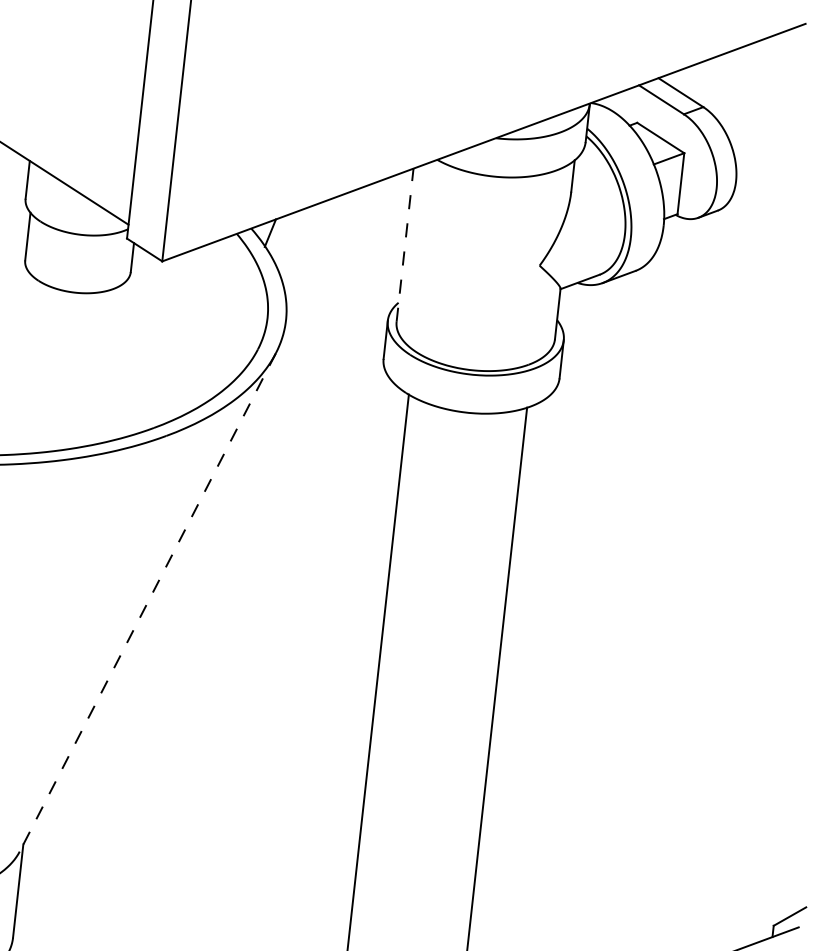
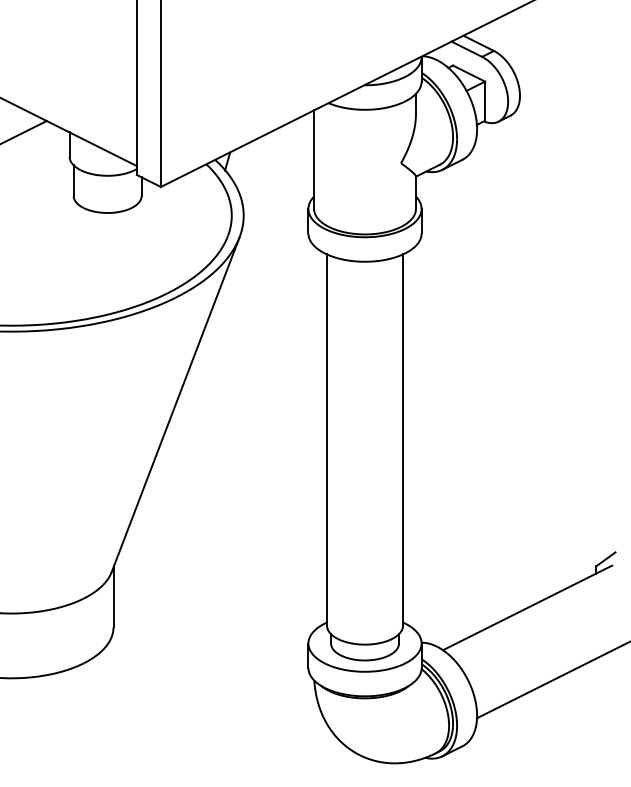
line: (405, 245) -> (314, 159), dashed -> solid
line: (147, 603) -> (175, 405), dashed -> solid

